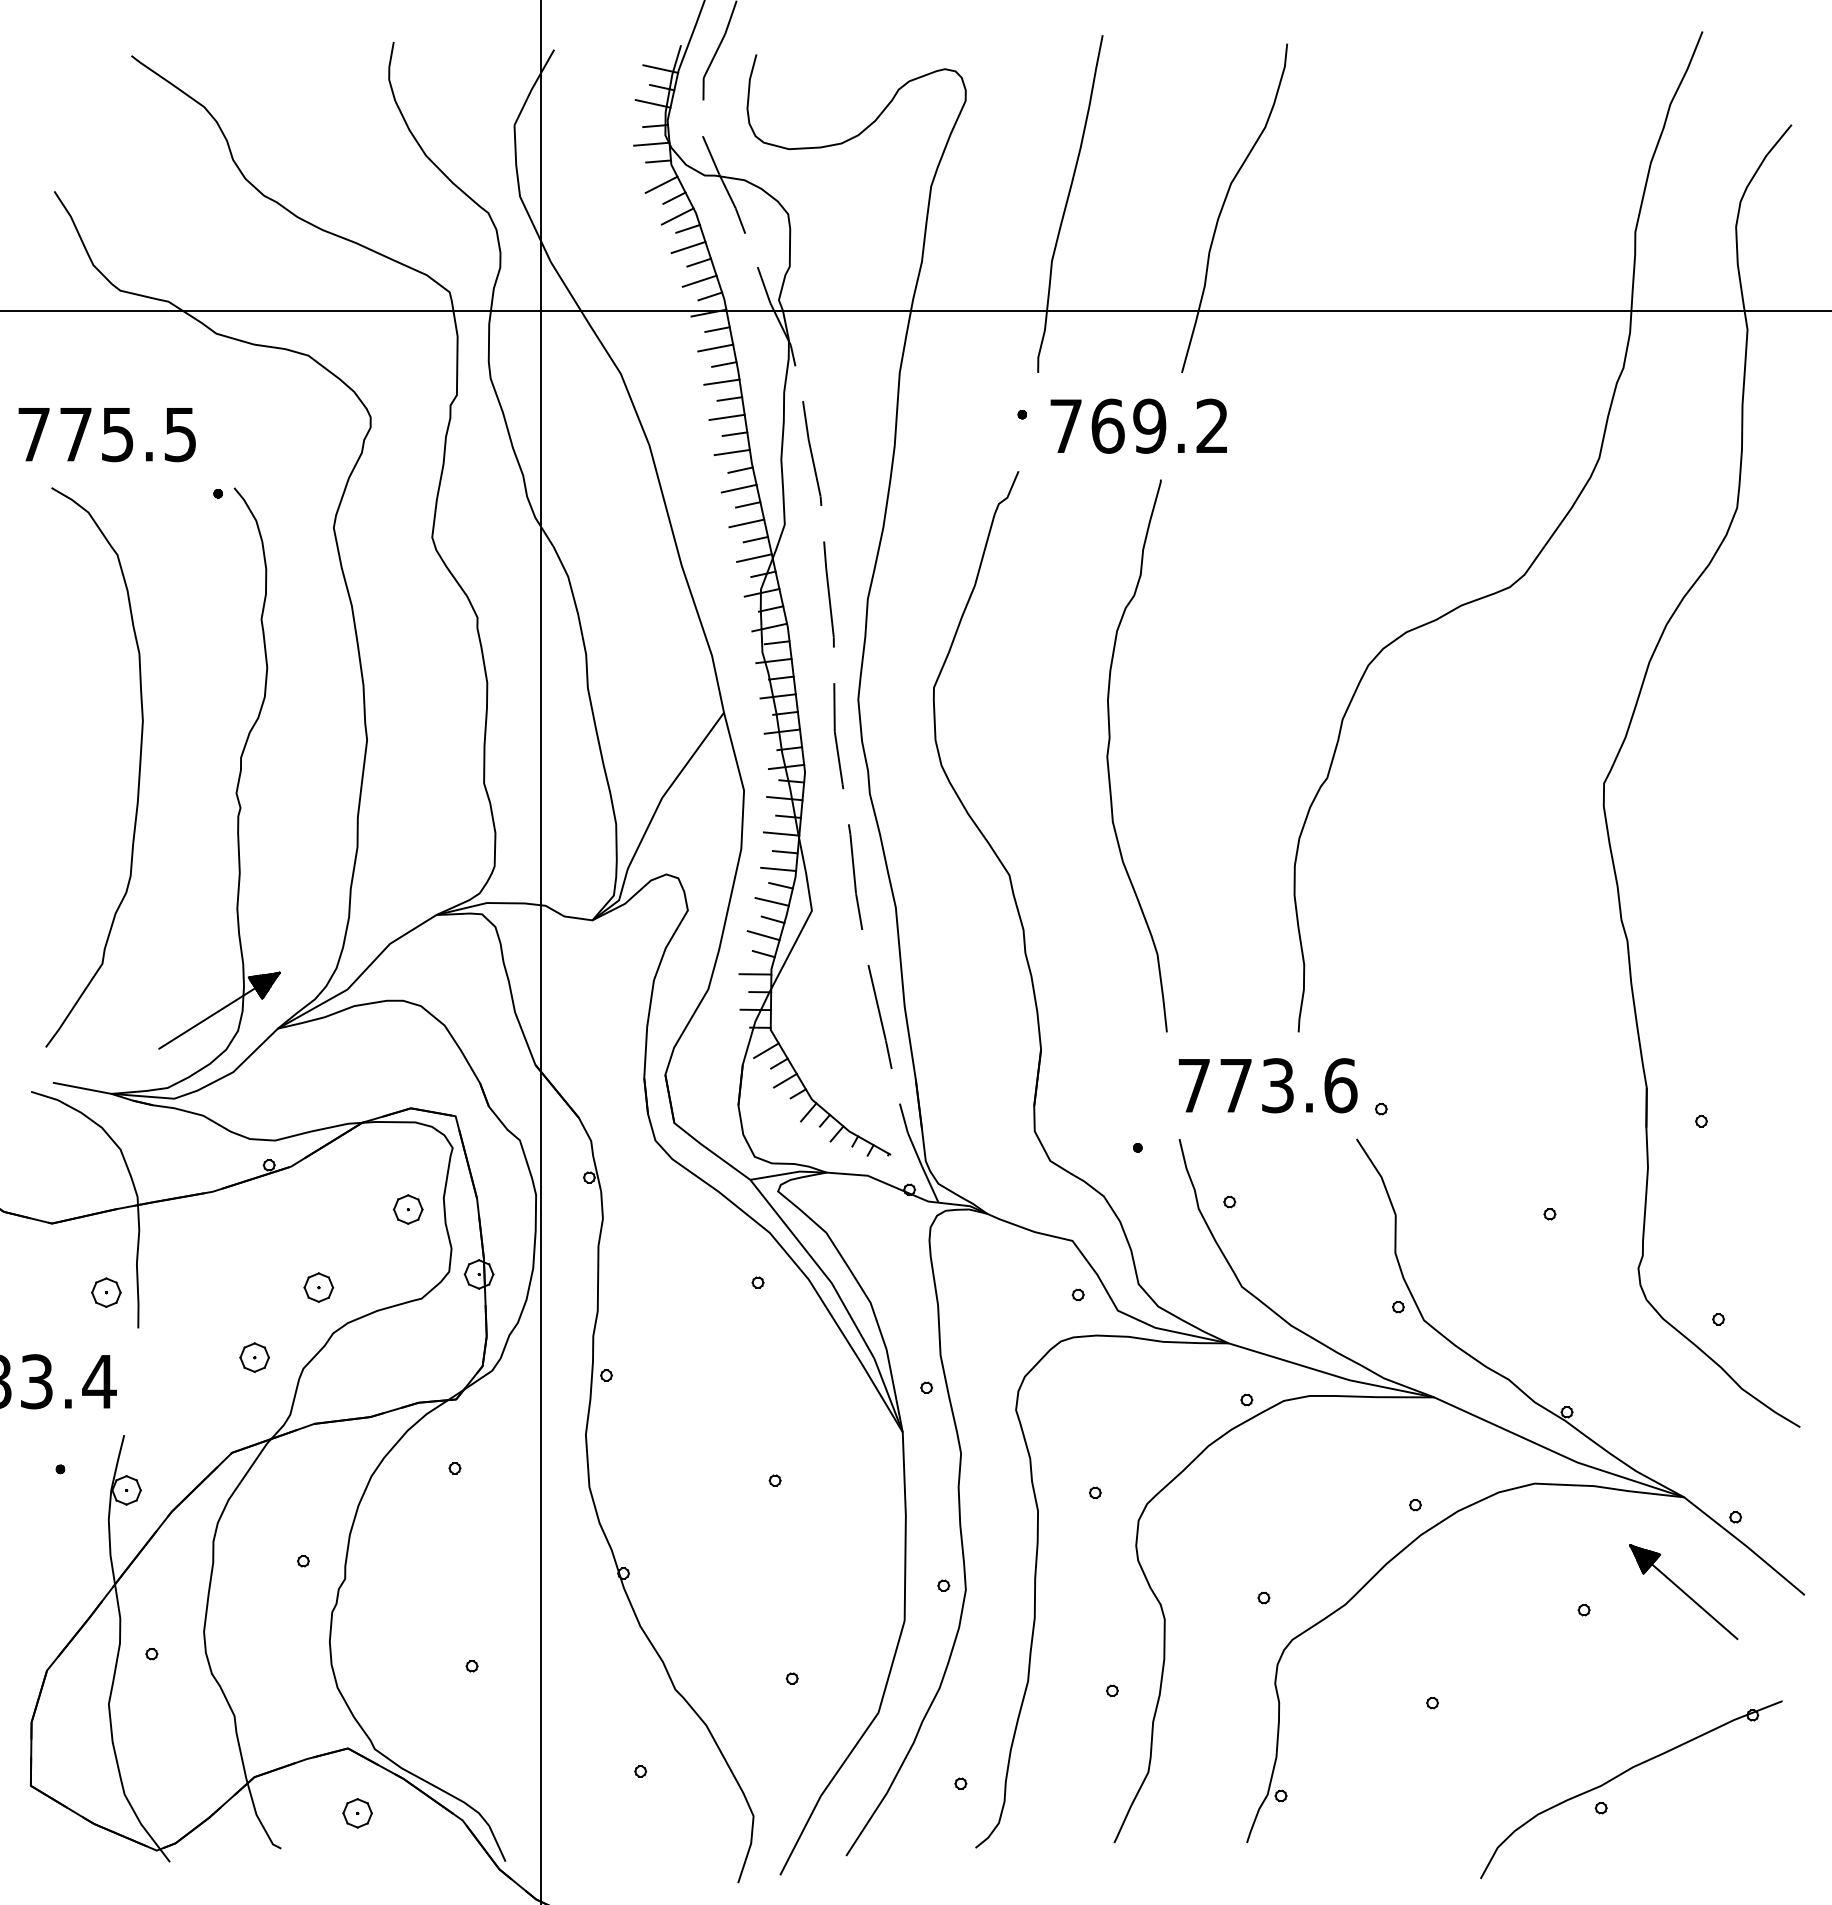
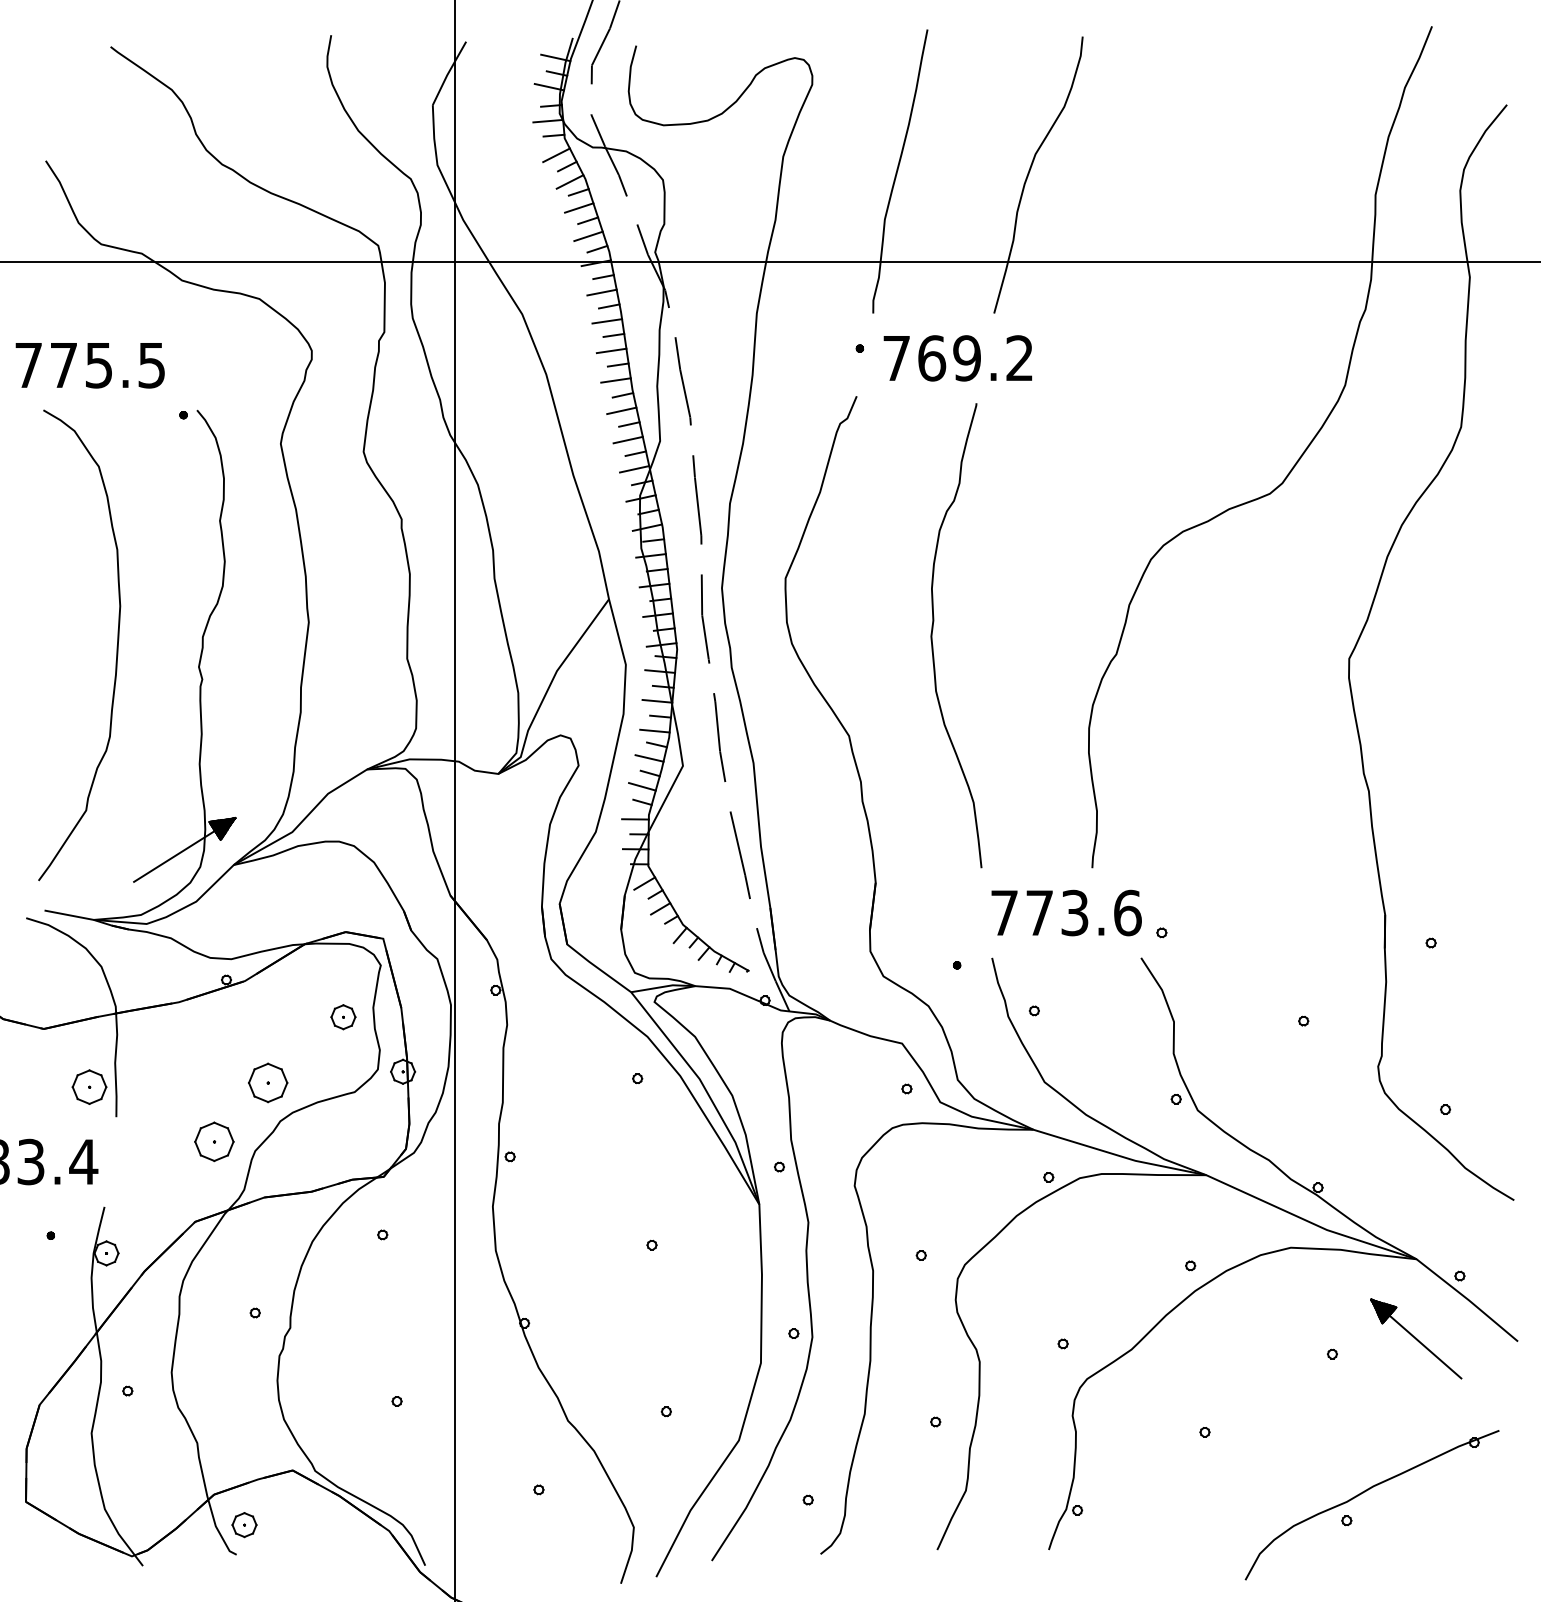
part: (318, 1287) -> (267, 1082), size x1.6
part: (106, 1292) -> (89, 1086), size x1.4
part: (254, 1357) -> (214, 1141), size x1.6
part: (357, 1813) -> (244, 1525), moved

